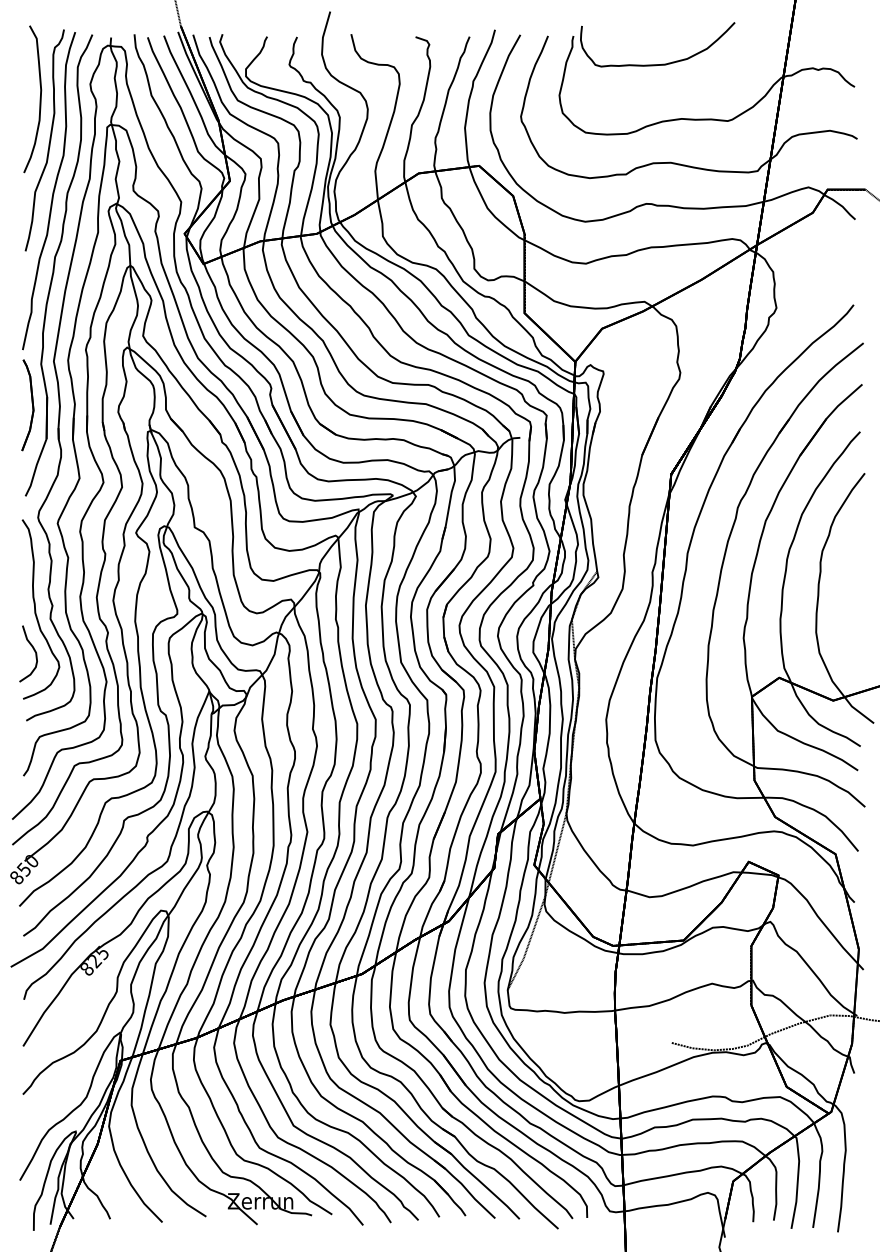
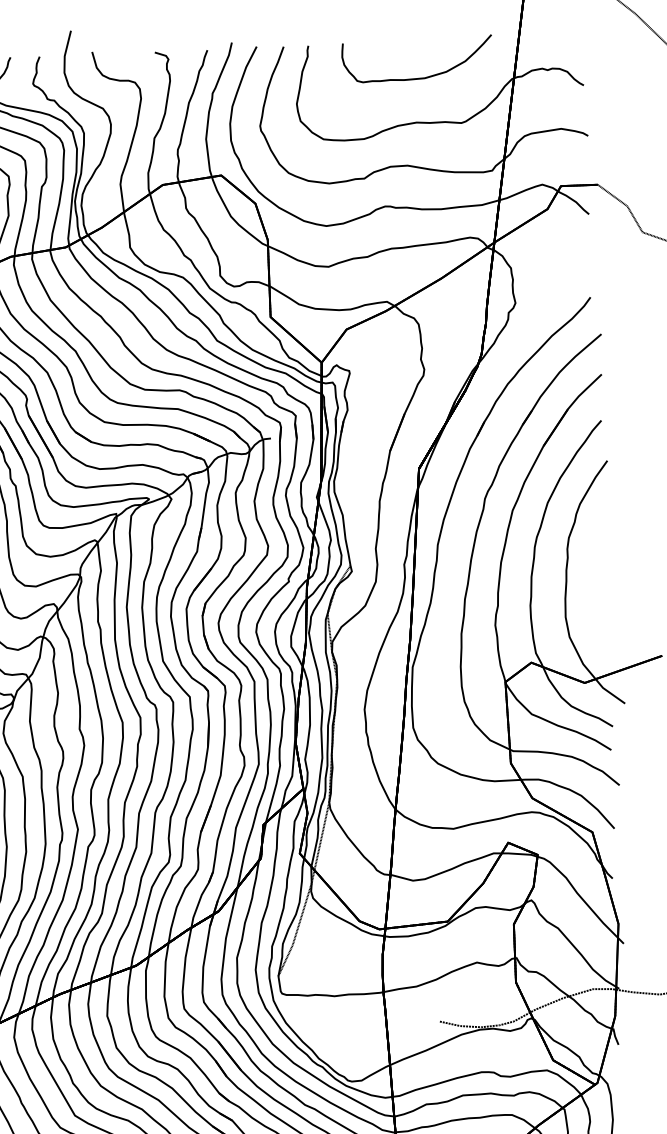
part: (662, 63) -> (422, 77), moved

